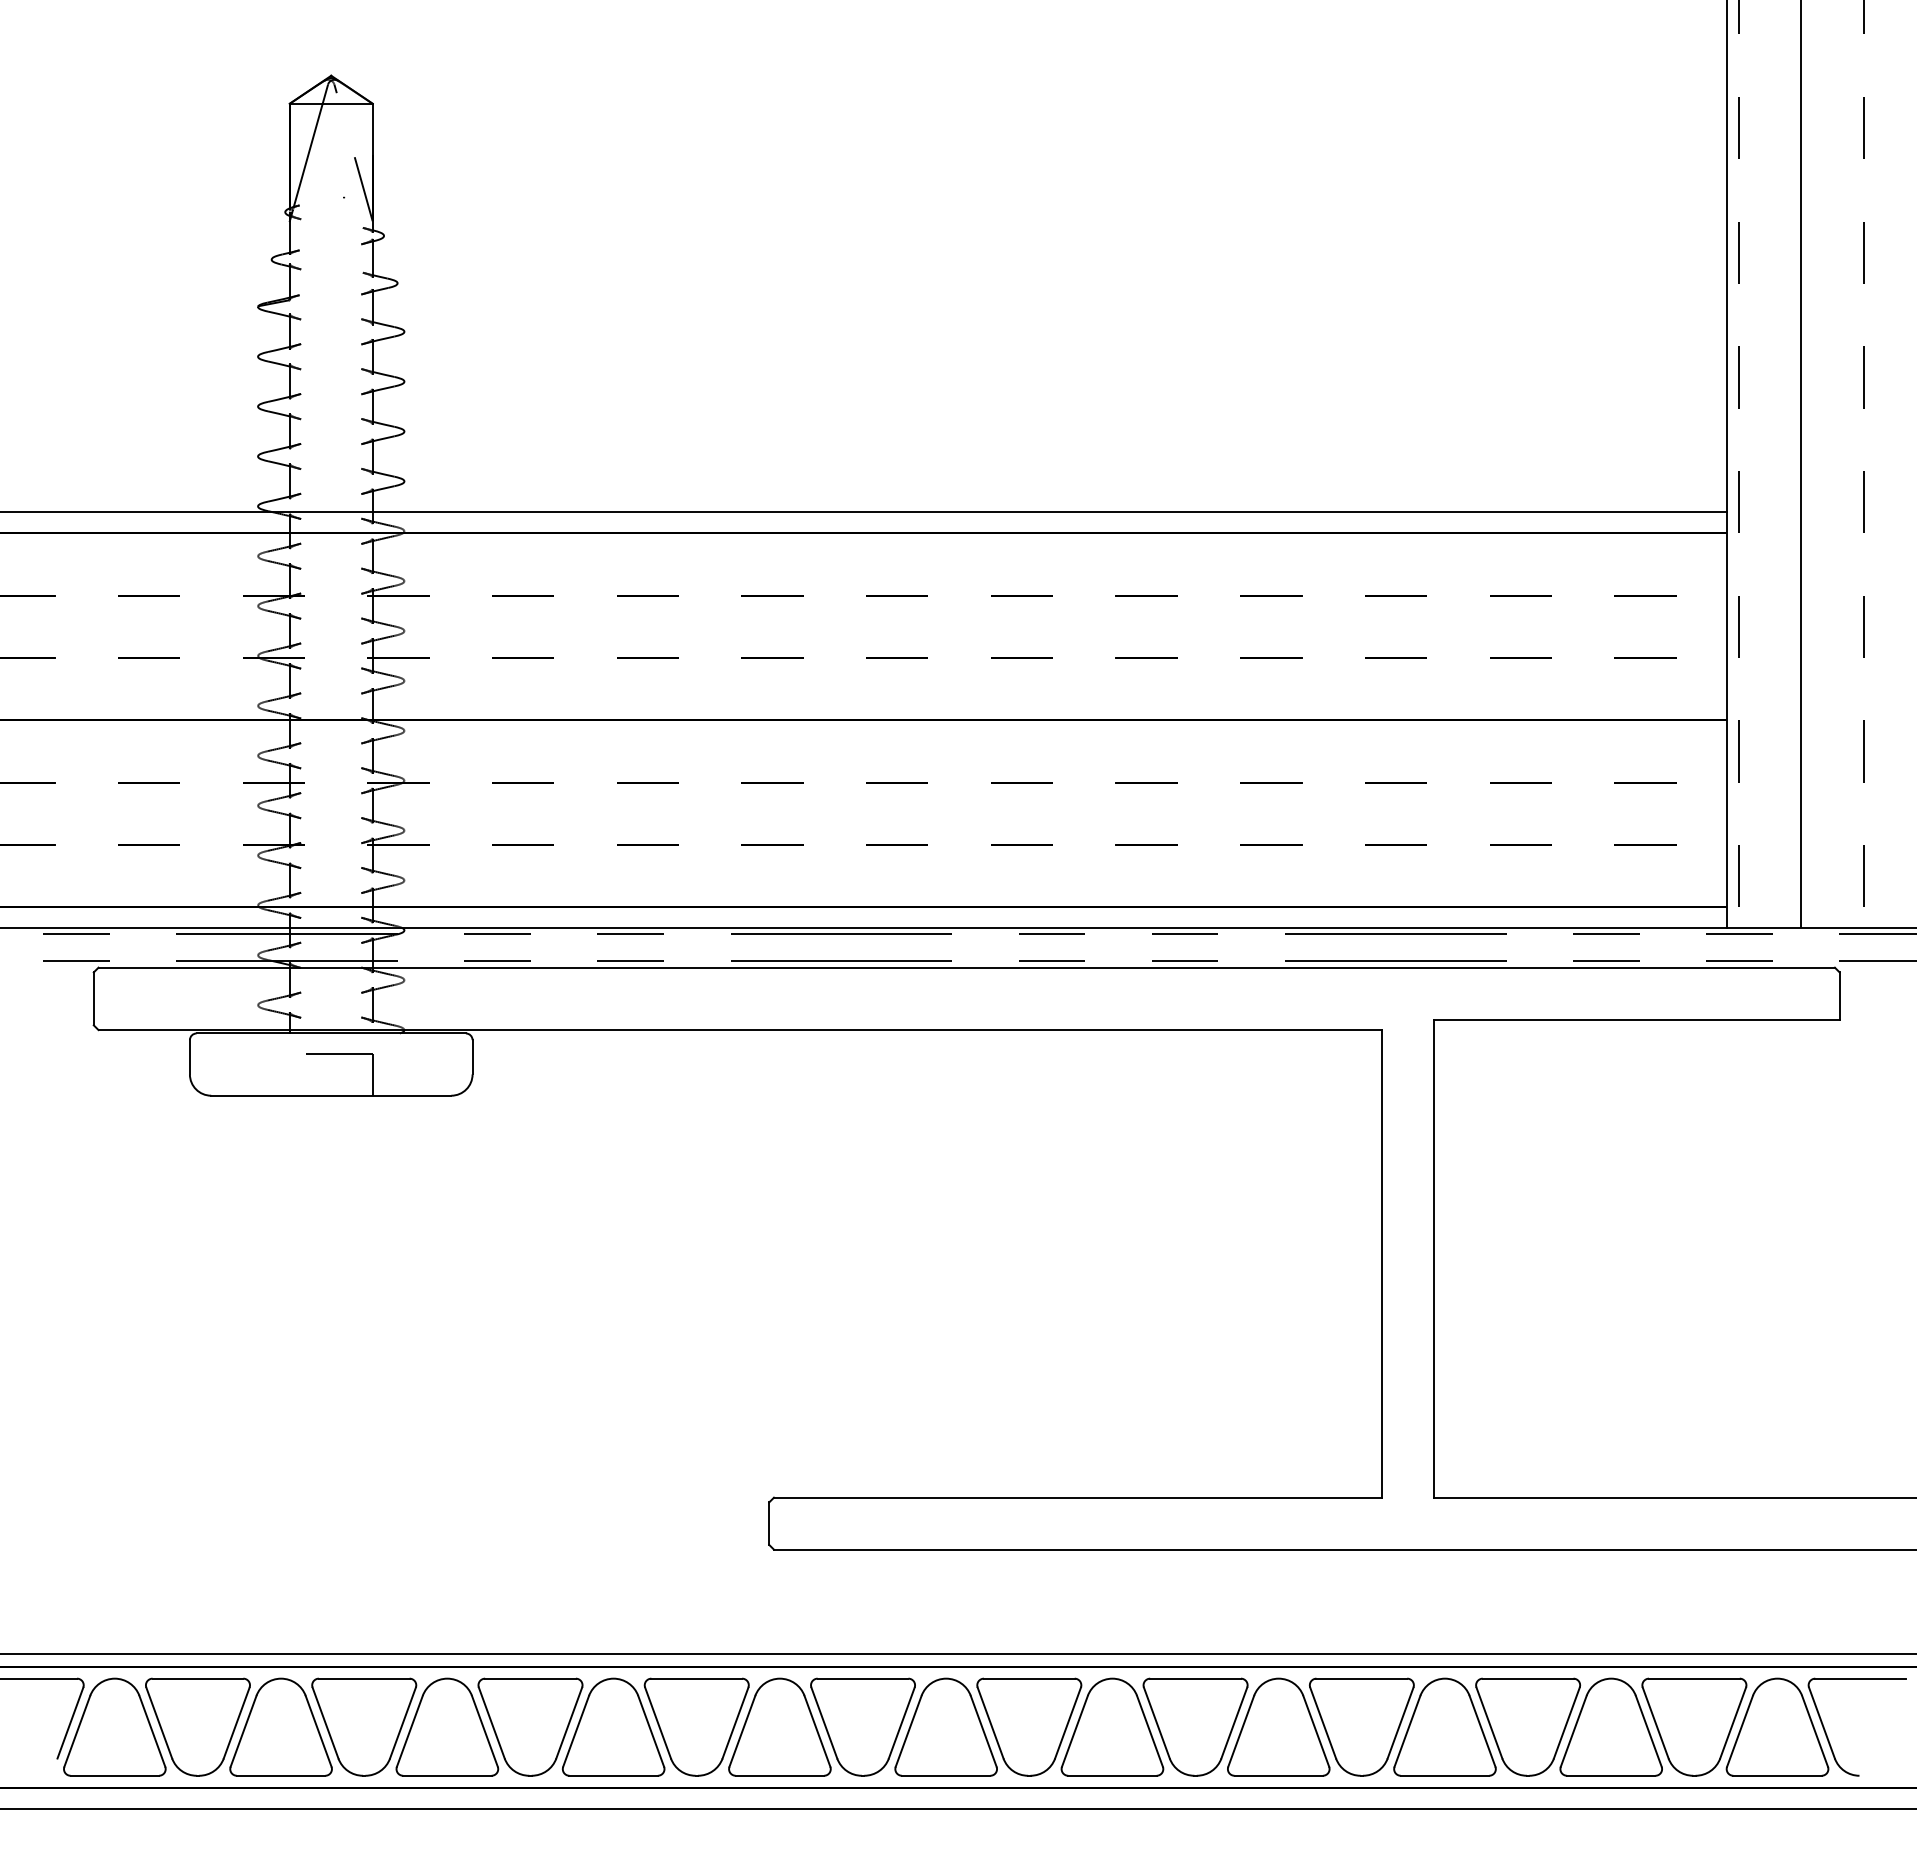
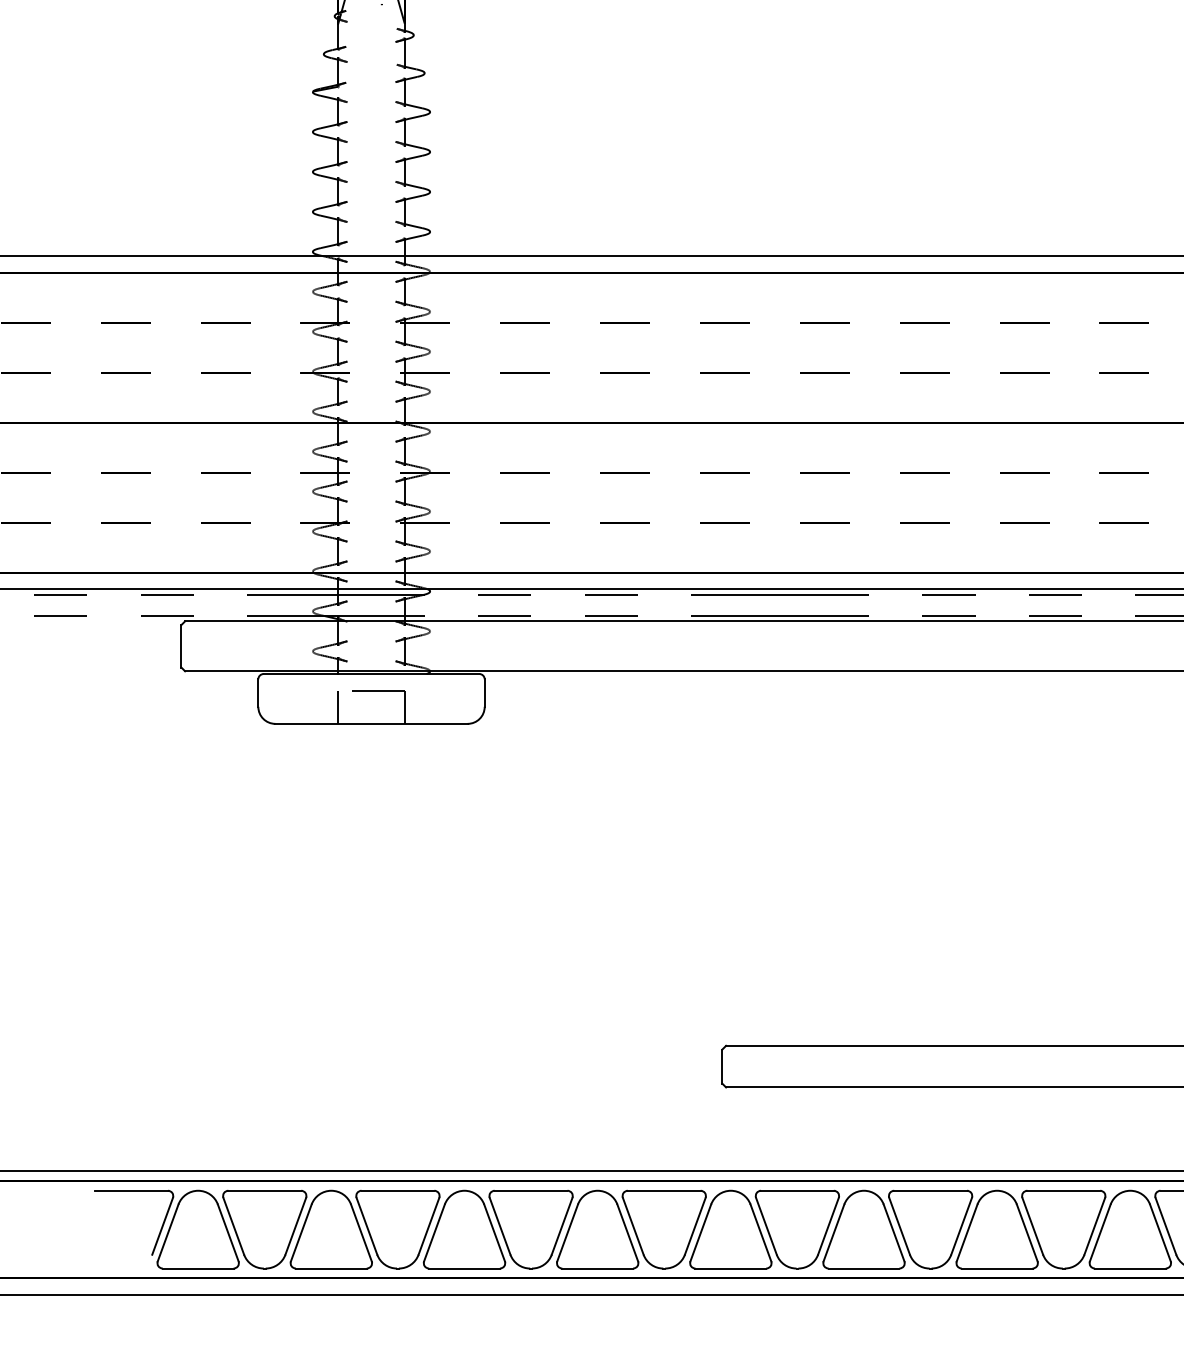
line: (289, 1074) -> (338, 706), added

